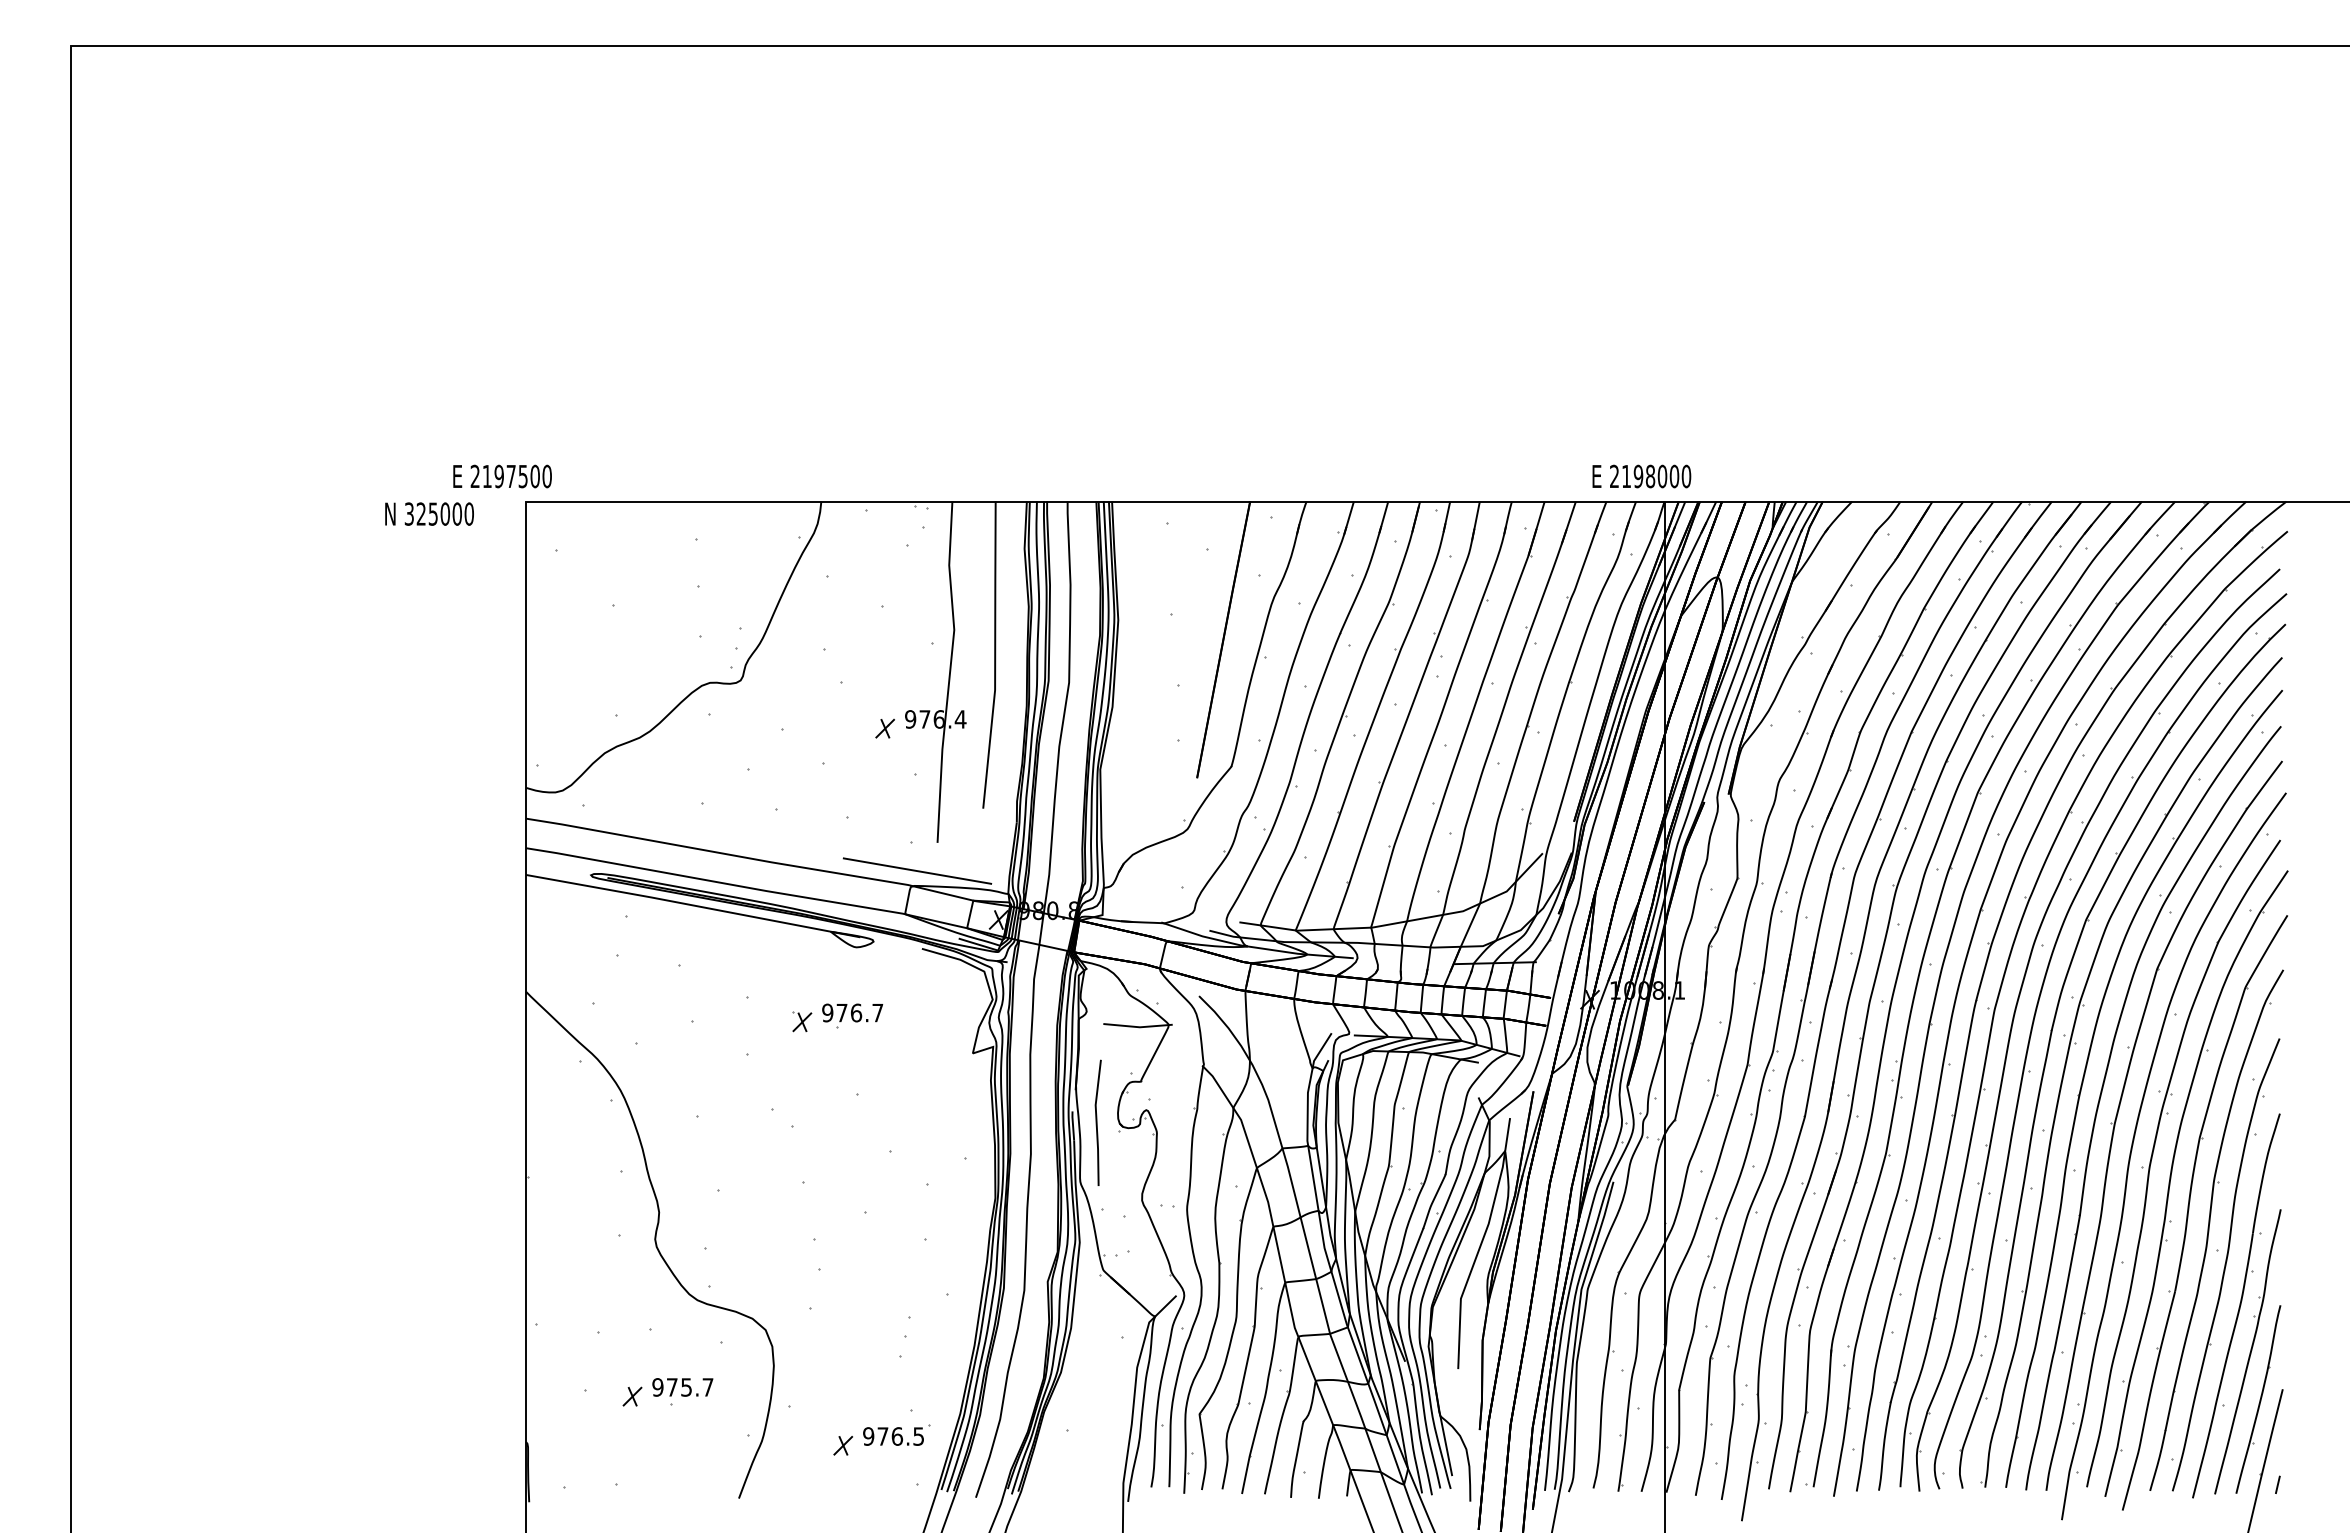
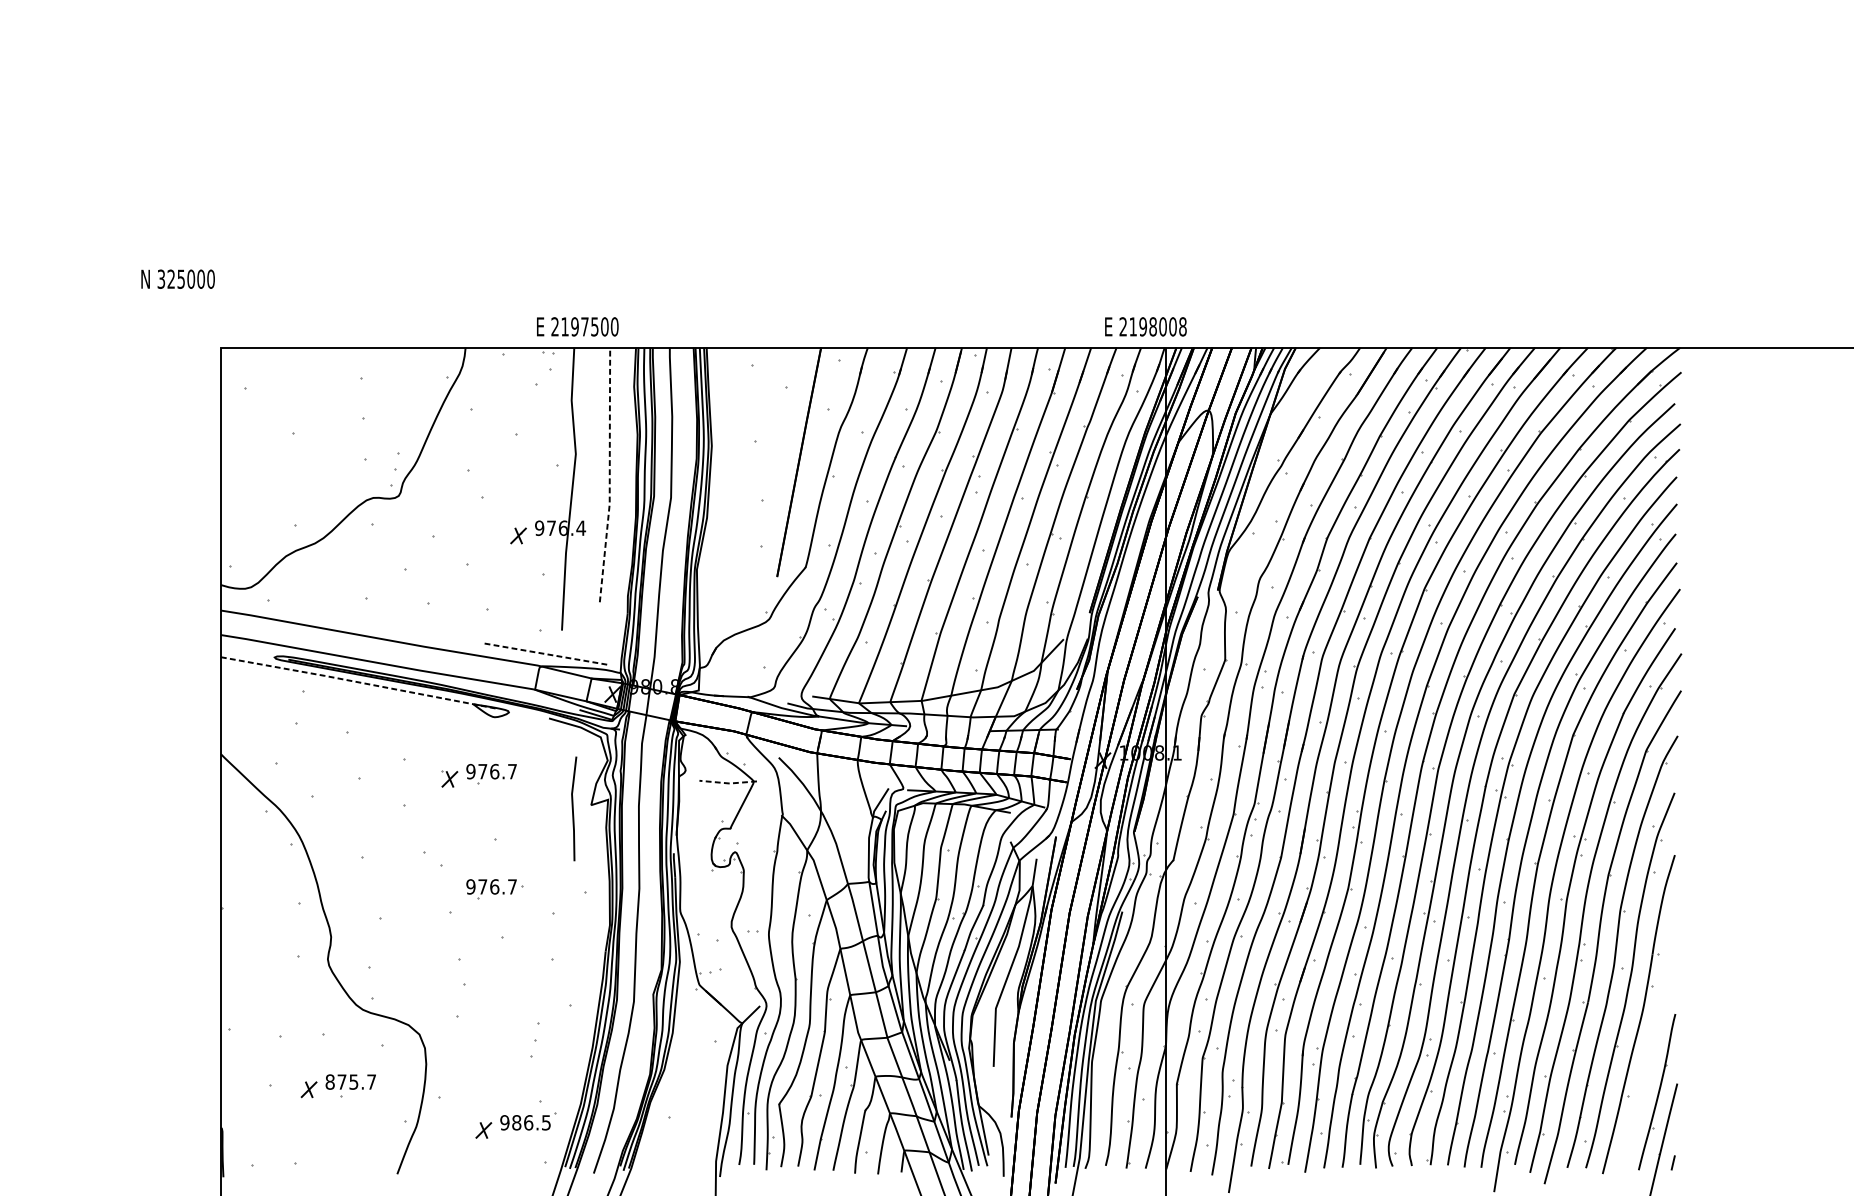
text: (502, 476) -> (577, 326), moved
text: (1686, 476) -> (1182, 326), 2198000 -> 2198008
text: (429, 513) -> (178, 278), moved
line: (995, 655) -> (610, 475), solid -> dashed
line: (917, 871) -> (545, 654), solid -> dashed
line: (692, 905) -> (358, 682), solid -> dashed
line: (1137, 1027) -> (727, 783), solid -> dashed
line: (1097, 1122) -> (573, 808), moved
part: (852, 1154) -> (491, 888), added
part: (2247, 1351) -> (1648, 1052), removed
text: (657, 1387) -> (329, 1082), 975.7 -> 875.7
text: (882, 1436) -> (516, 1122), 976.5 -> 986.5

